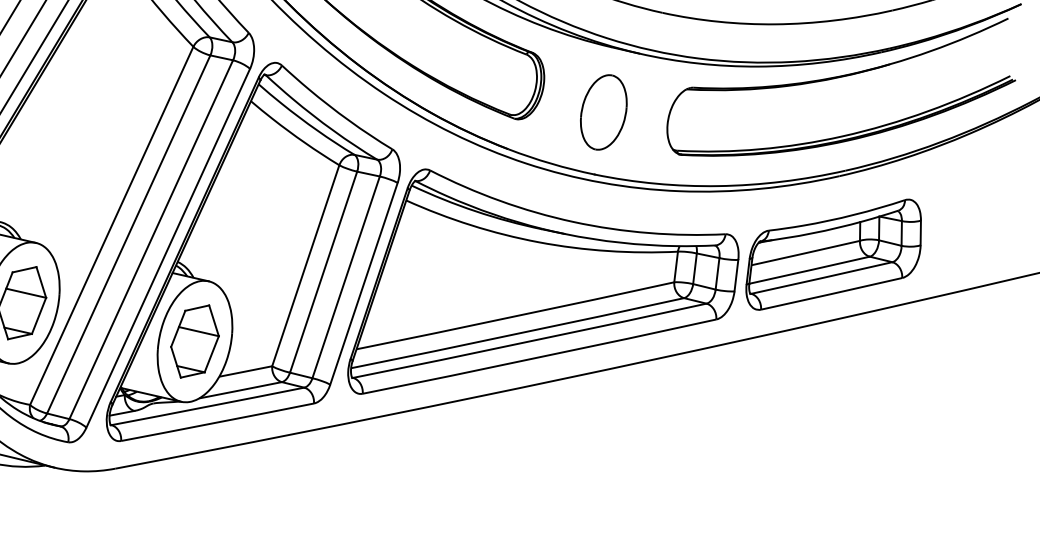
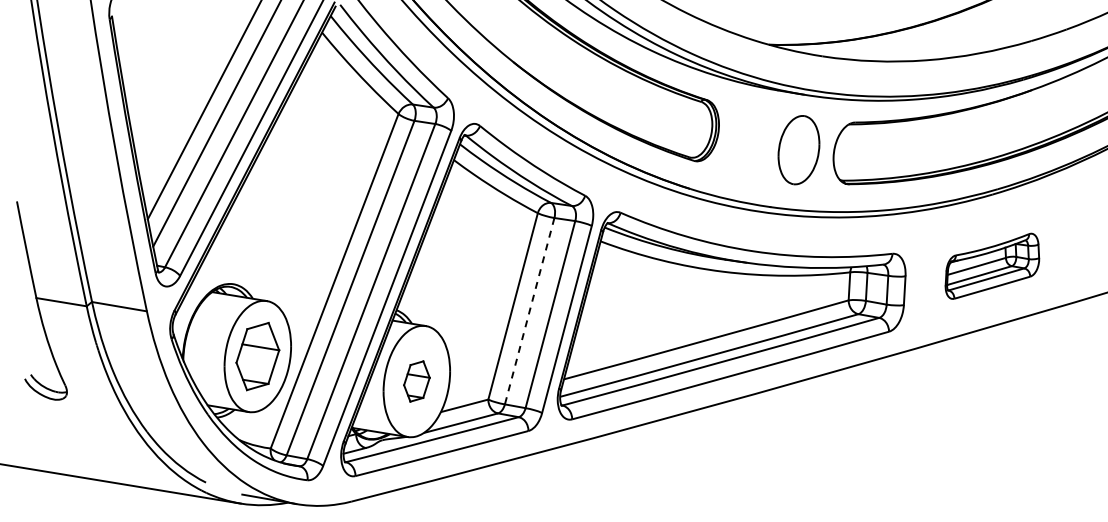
part: (603, 112) -> (798, 150), moved
part: (834, 255) -> (992, 266), size x0.6
line: (323, 272) -> (529, 311), solid -> dashed
part: (194, 341) -> (416, 381), size x0.6

